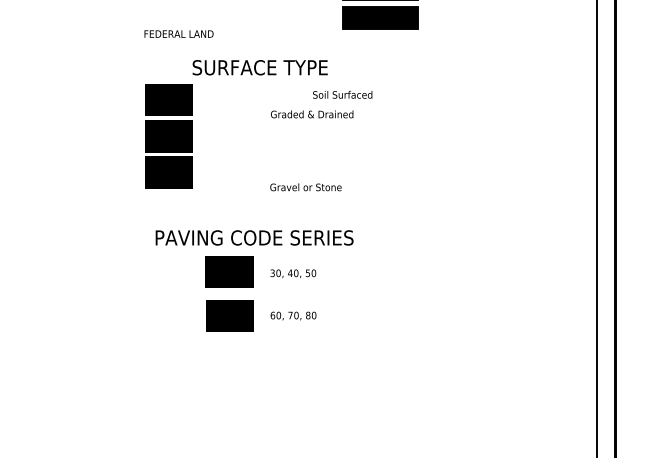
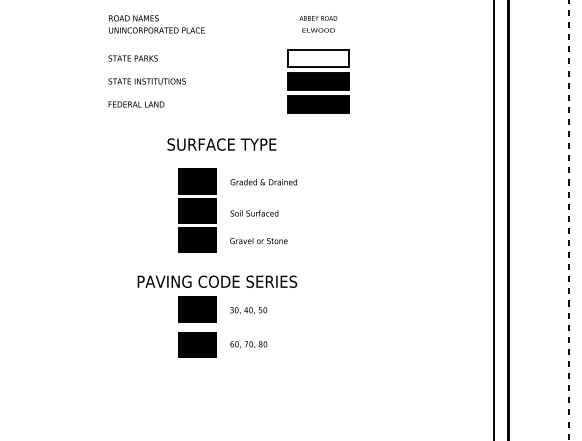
text: (178, 34) -> (136, 104), moved
text: (342, 94) -> (254, 213), moved
part: (169, 135) -> (197, 210), moved

